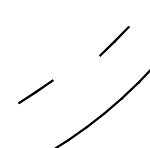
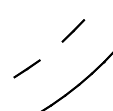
line: (114, 41) -> (73, 31), moved

